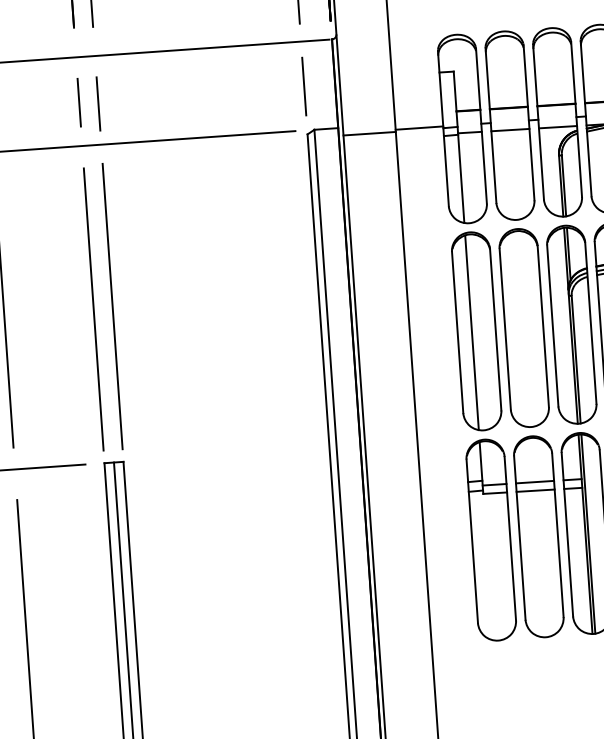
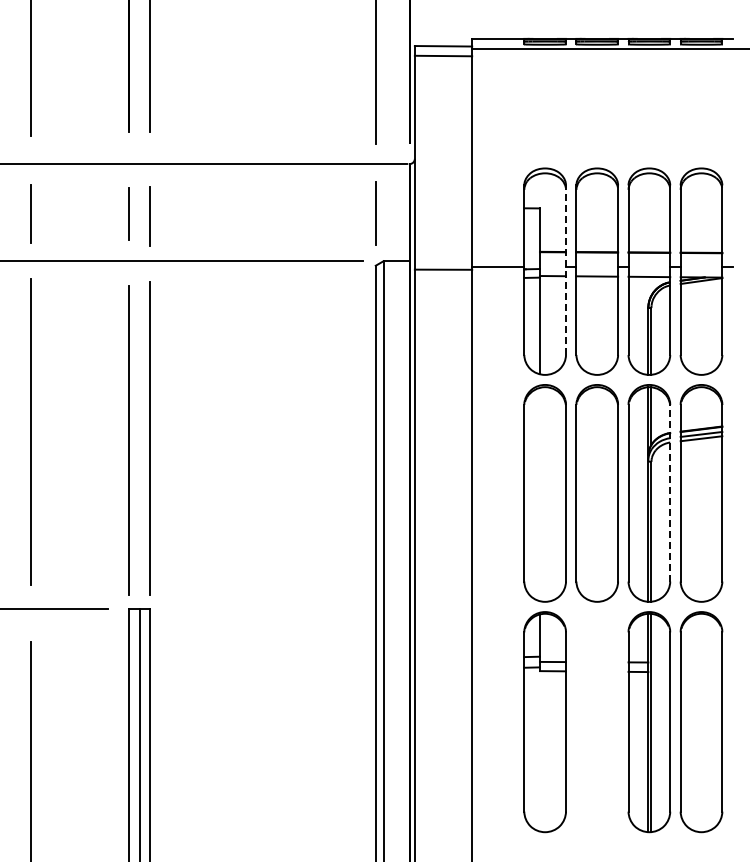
line: (481, 126) -> (566, 270), solid -> dashed
line: (591, 322) -> (670, 492), solid -> dashed
line: (471, 332) -> (539, 494), removed
part: (538, 537) -> (596, 722), removed

